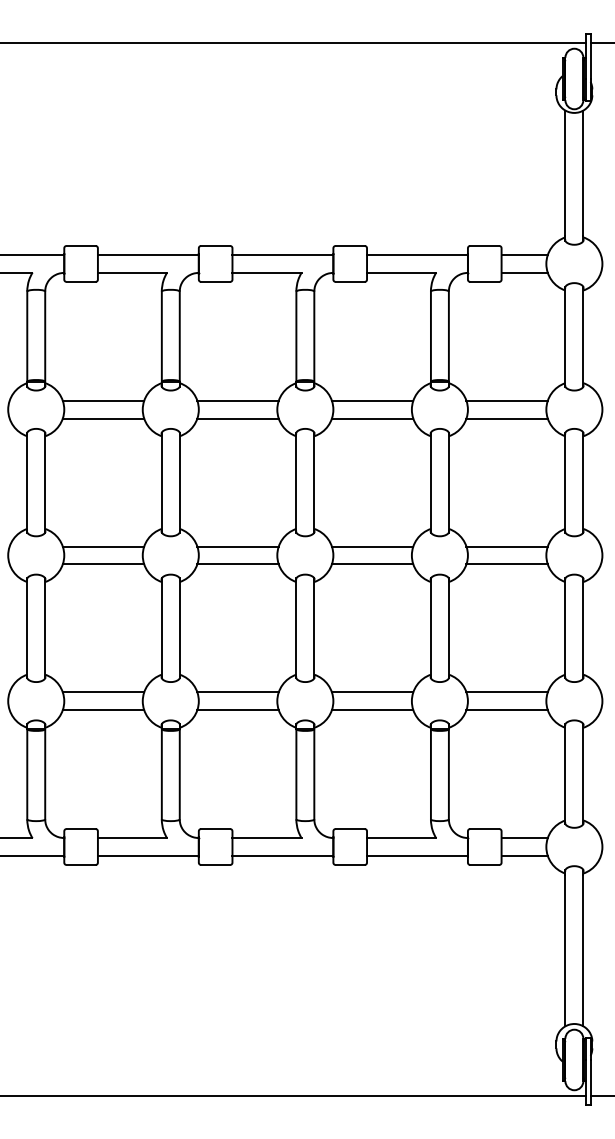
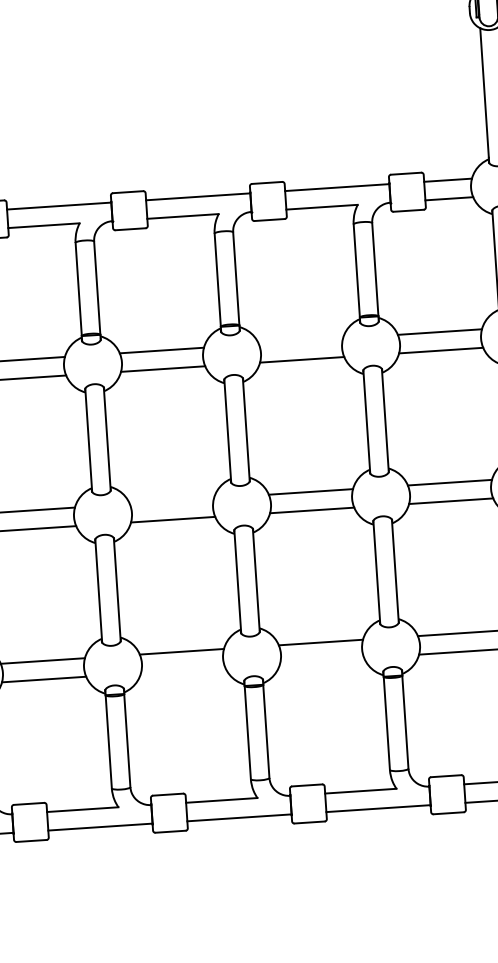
line: (372, 400) -> (300, 341), removed
line: (237, 546) -> (171, 501), removed
line: (237, 710) -> (182, 670), removed
line: (372, 710) -> (322, 661), removed

